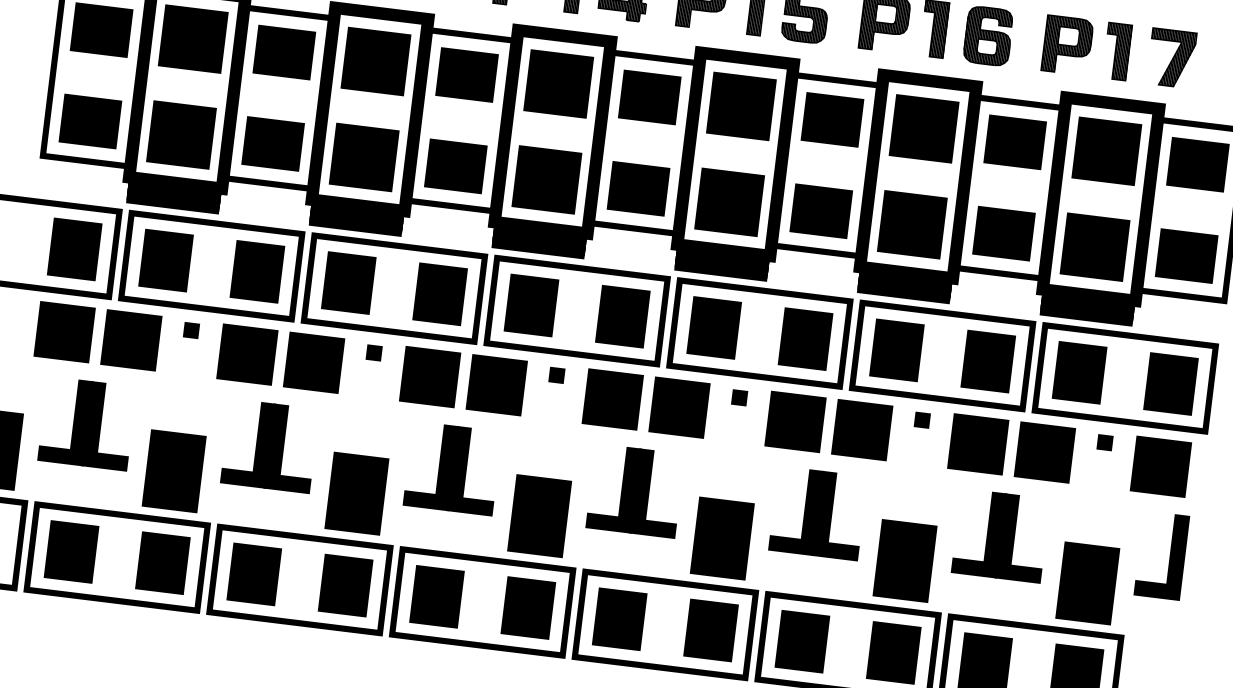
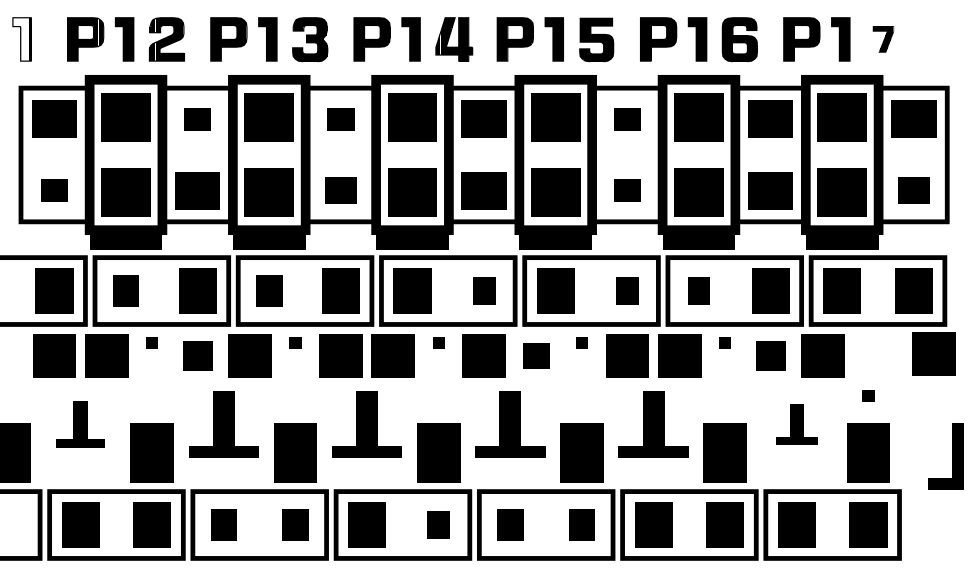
part: (284, 51) -> (197, 118), size x0.6
part: (1171, 58) -> (883, 39), size x0.6
part: (466, 74) -> (340, 118), size x0.6
part: (832, 119) -> (627, 118), size x0.6
part: (90, 121) -> (54, 190), size x0.6
part: (455, 165) -> (340, 190), size x0.7
part: (821, 210) -> (627, 190), size x0.6
part: (1186, 255) -> (913, 190), size x0.7
part: (165, 259) -> (125, 290), size x0.7
part: (347, 282) -> (268, 290), size x0.7
part: (622, 315) -> (483, 290), size x0.6
part: (804, 338) -> (626, 290), size x0.6
part: (896, 349) -> (698, 290), size x0.6
part: (247, 354) -> (197, 355), size x0.7
part: (679, 407) -> (536, 355), size x0.6
part: (87, 423) -> (80, 424), size x0.7
line: (1105, 442) -> (868, 395), moved
part: (978, 443) -> (770, 355), size x0.7
part: (1160, 466) -> (933, 353), moved
part: (1000, 535) -> (796, 424), size x0.6
line: (1170, 556) -> (952, 456), moved
part: (253, 573) -> (223, 524), size x0.7
part: (345, 584) -> (295, 524), size x0.7
part: (528, 607) -> (438, 524), size x0.6
part: (618, 618) -> (509, 524), size x0.7
part: (710, 629) -> (581, 524), size x0.7

